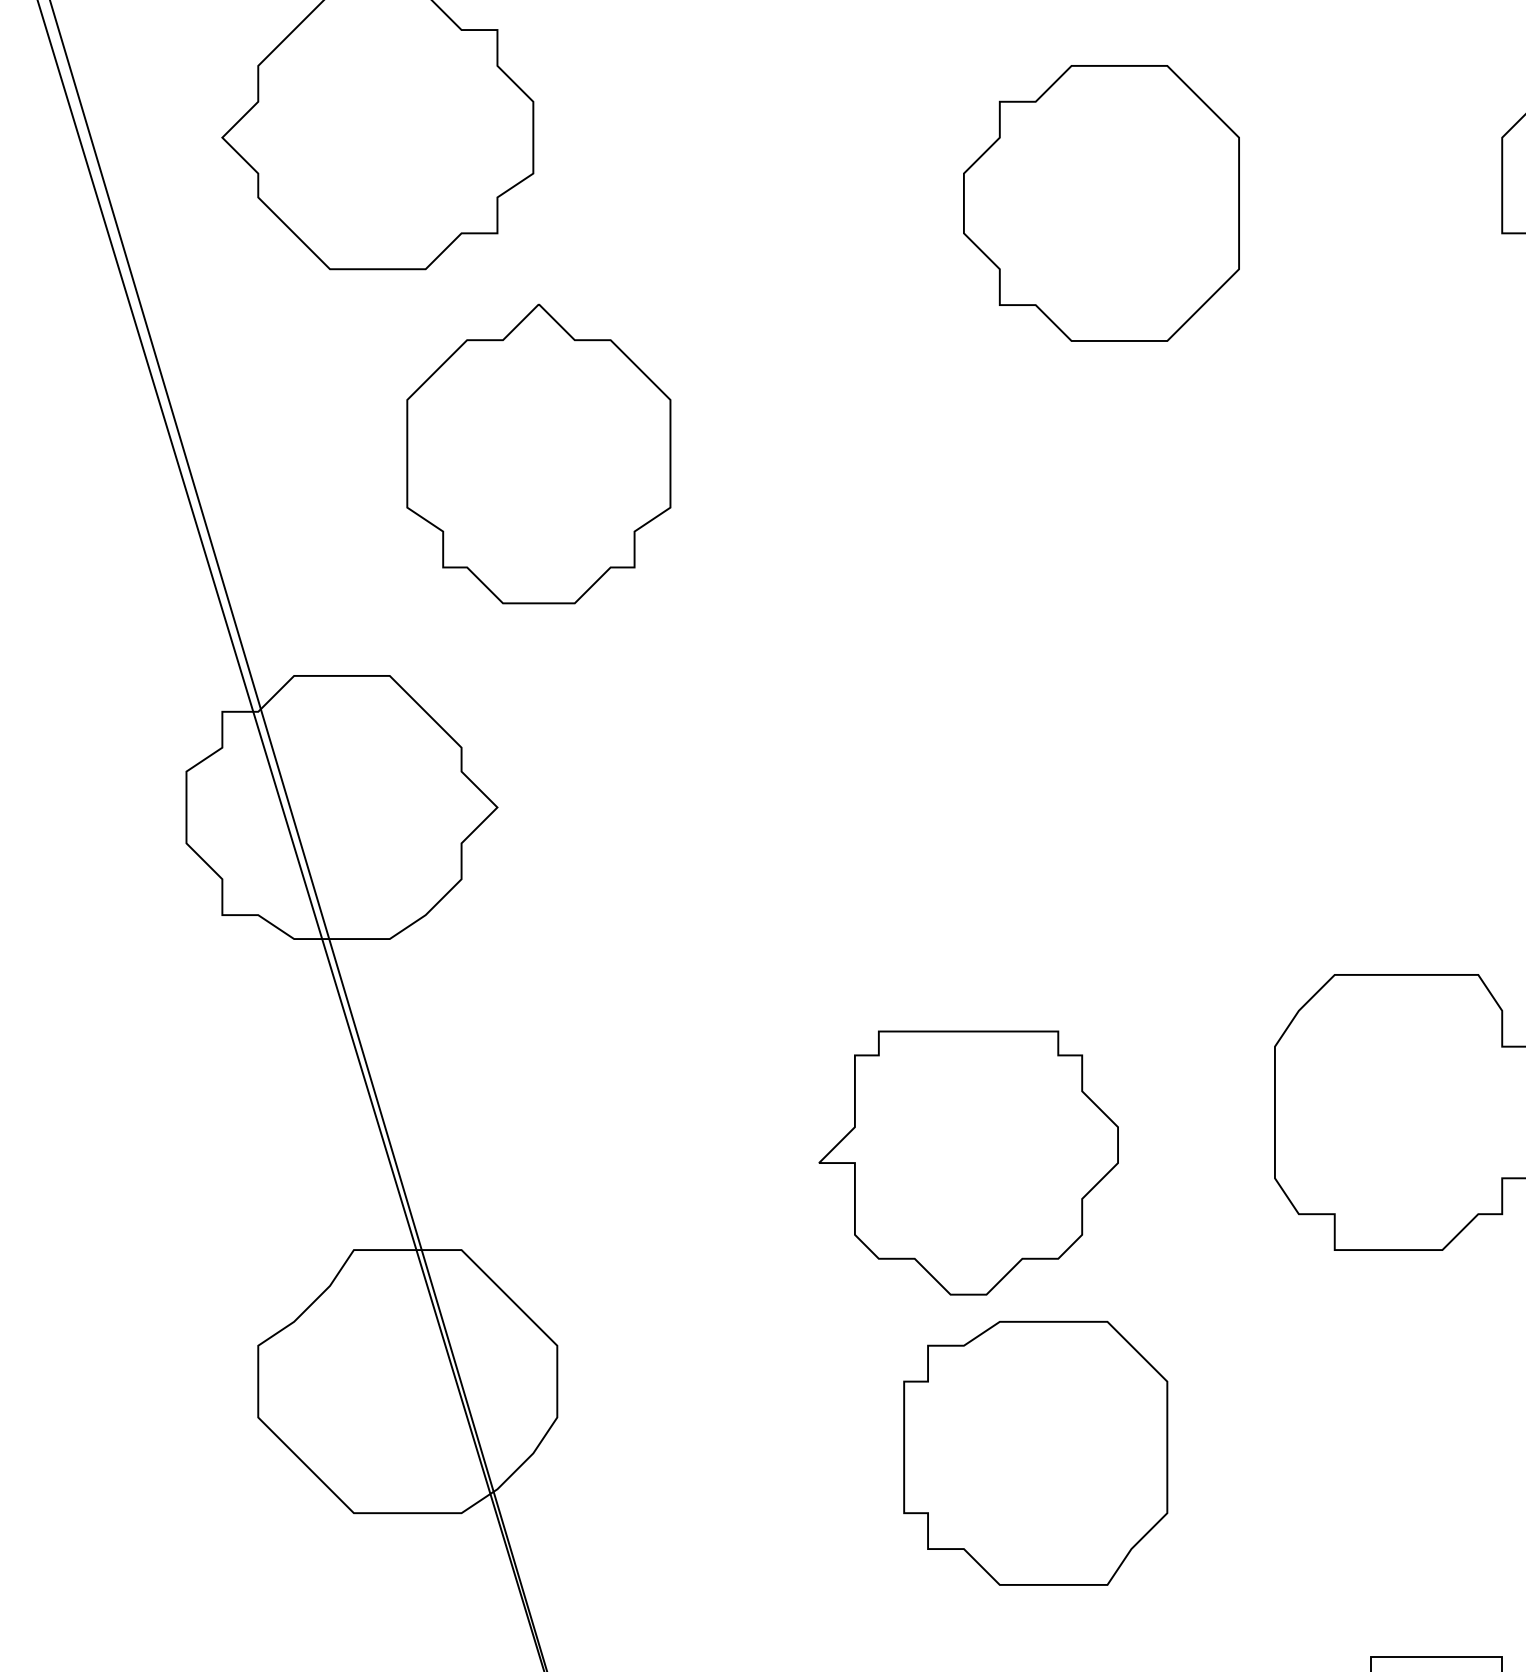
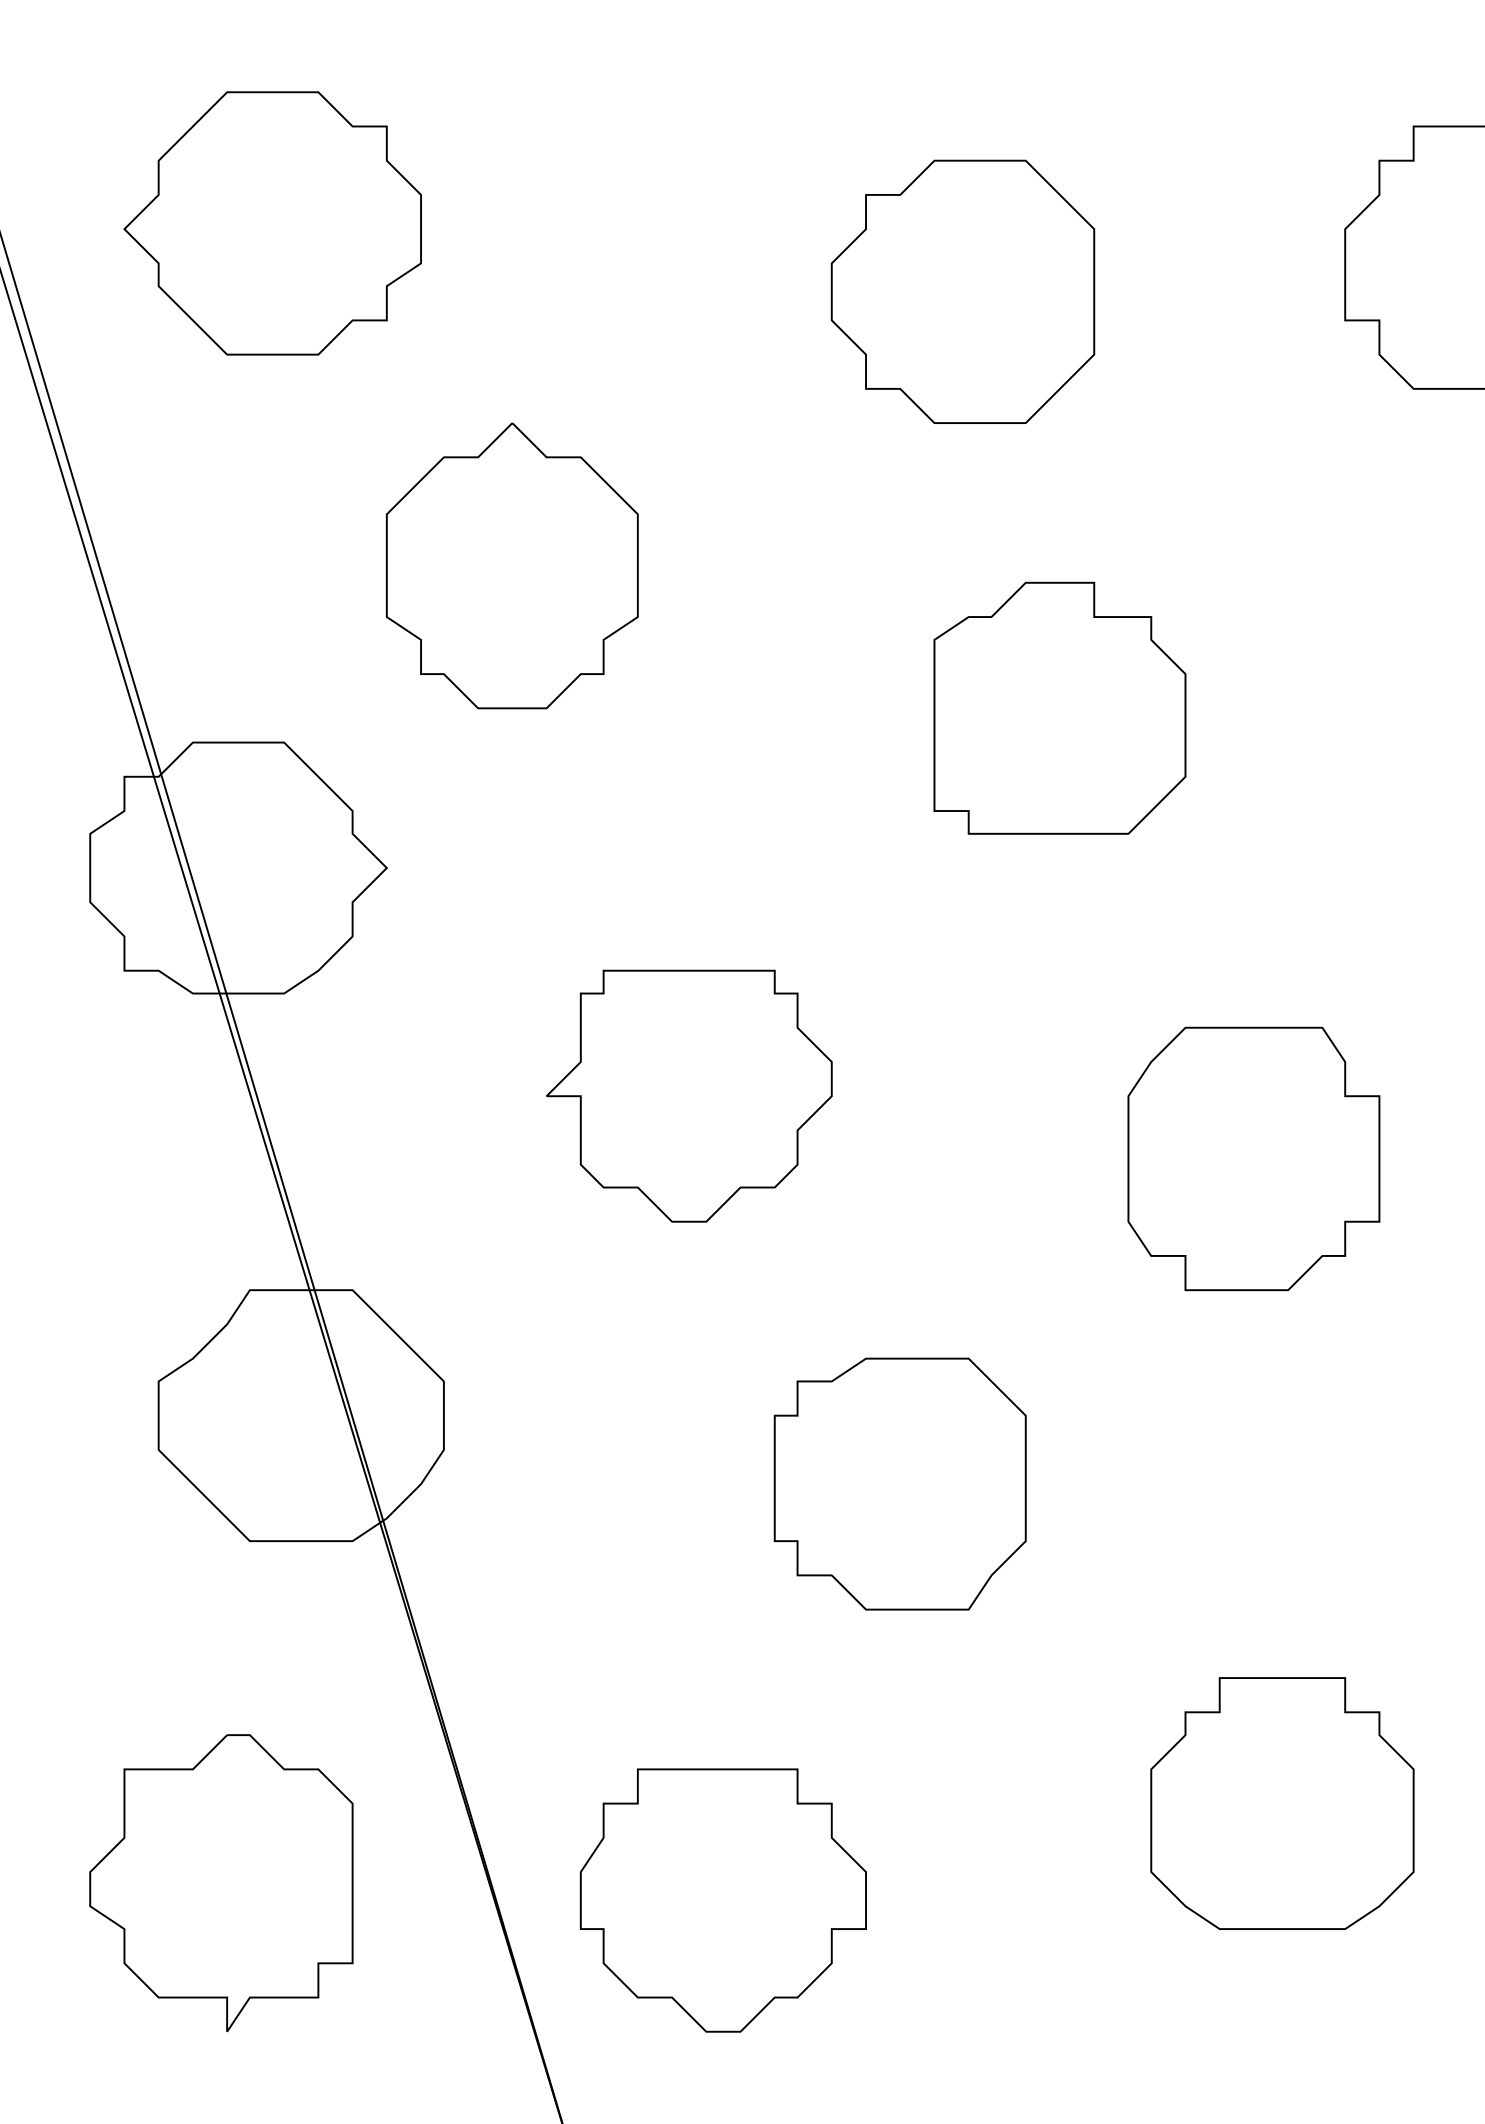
part: (539, 453) -> (512, 565), moved
part: (1202, 639) -> (1059, 707), added
part: (968, 1162) -> (689, 1095), moved

